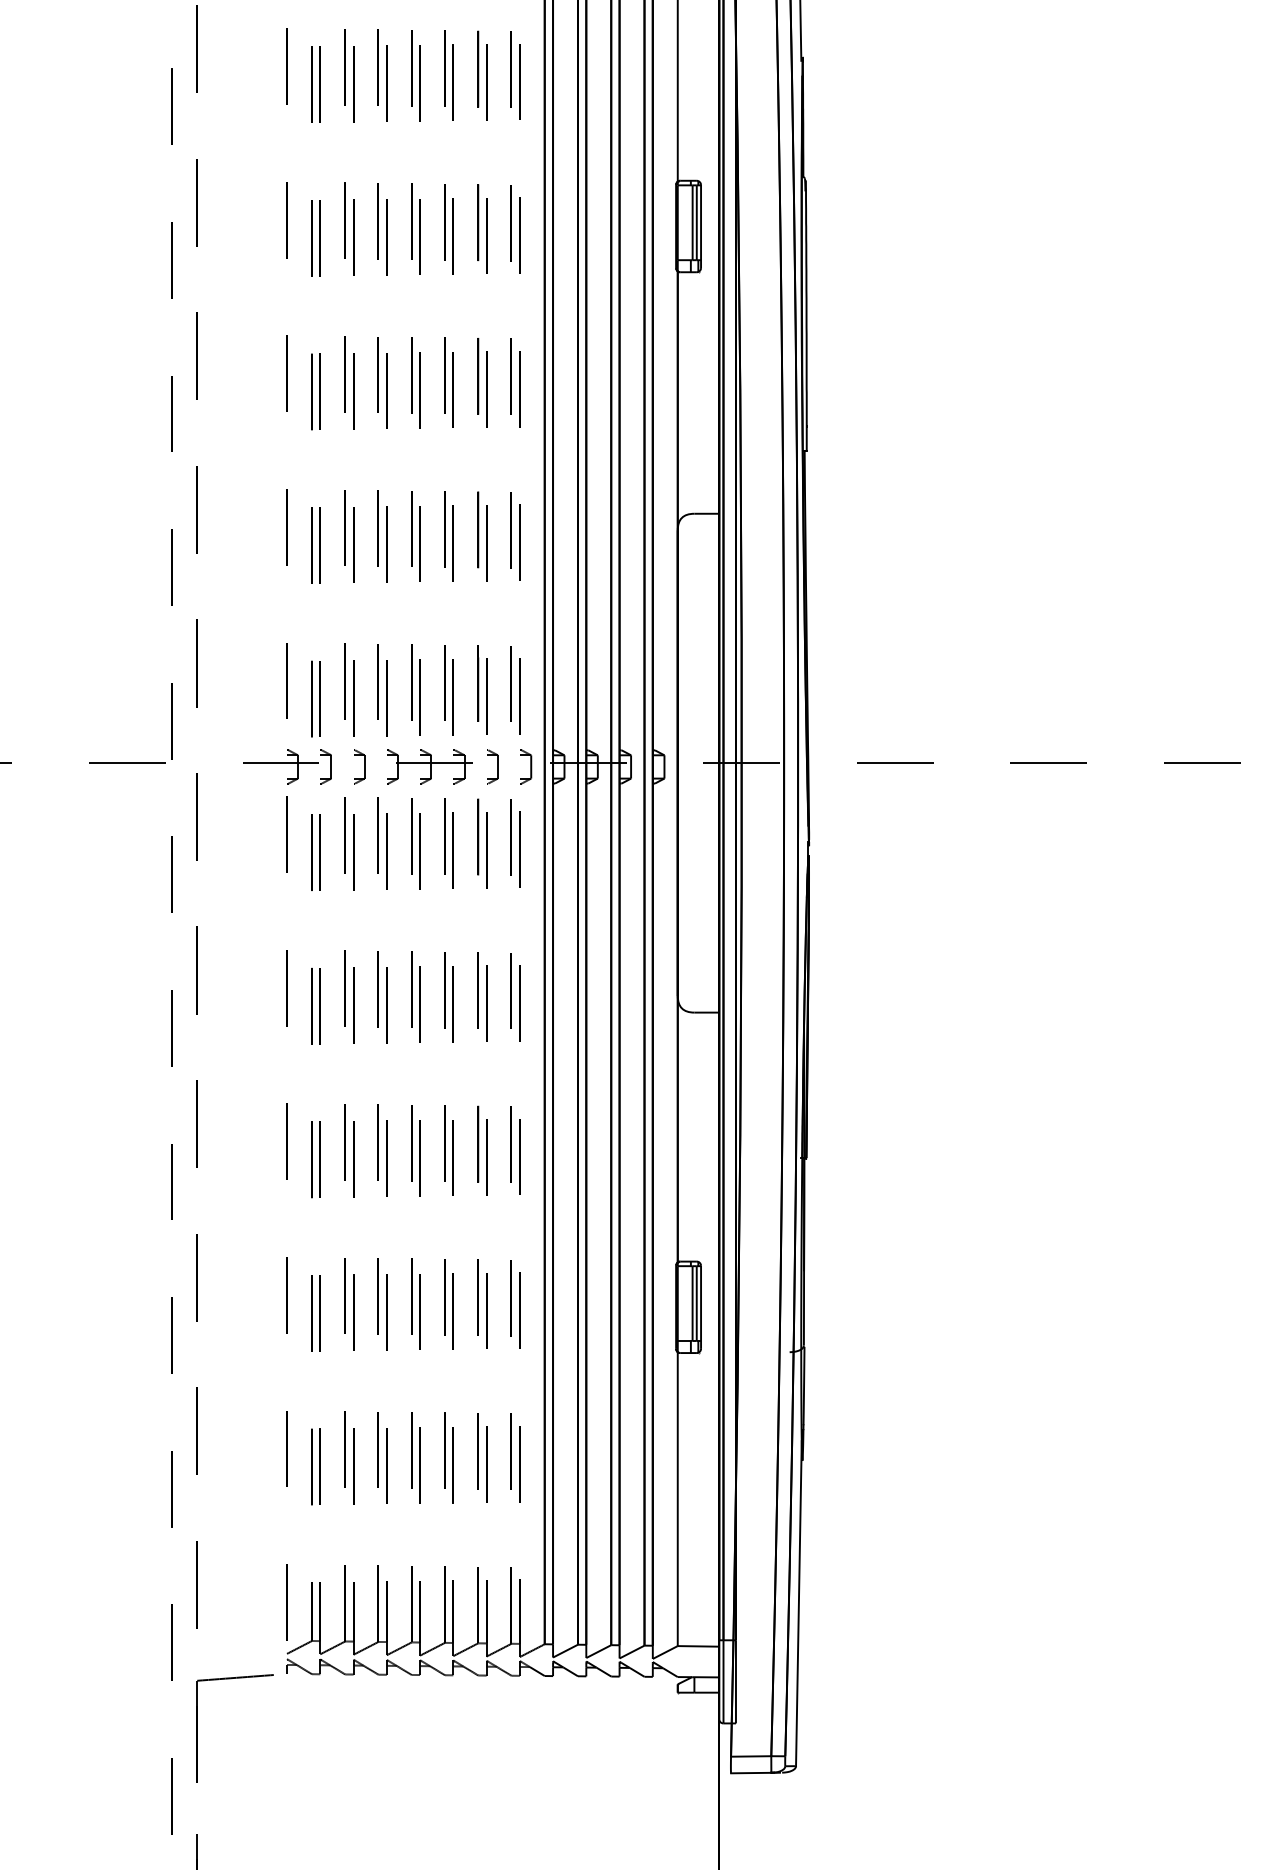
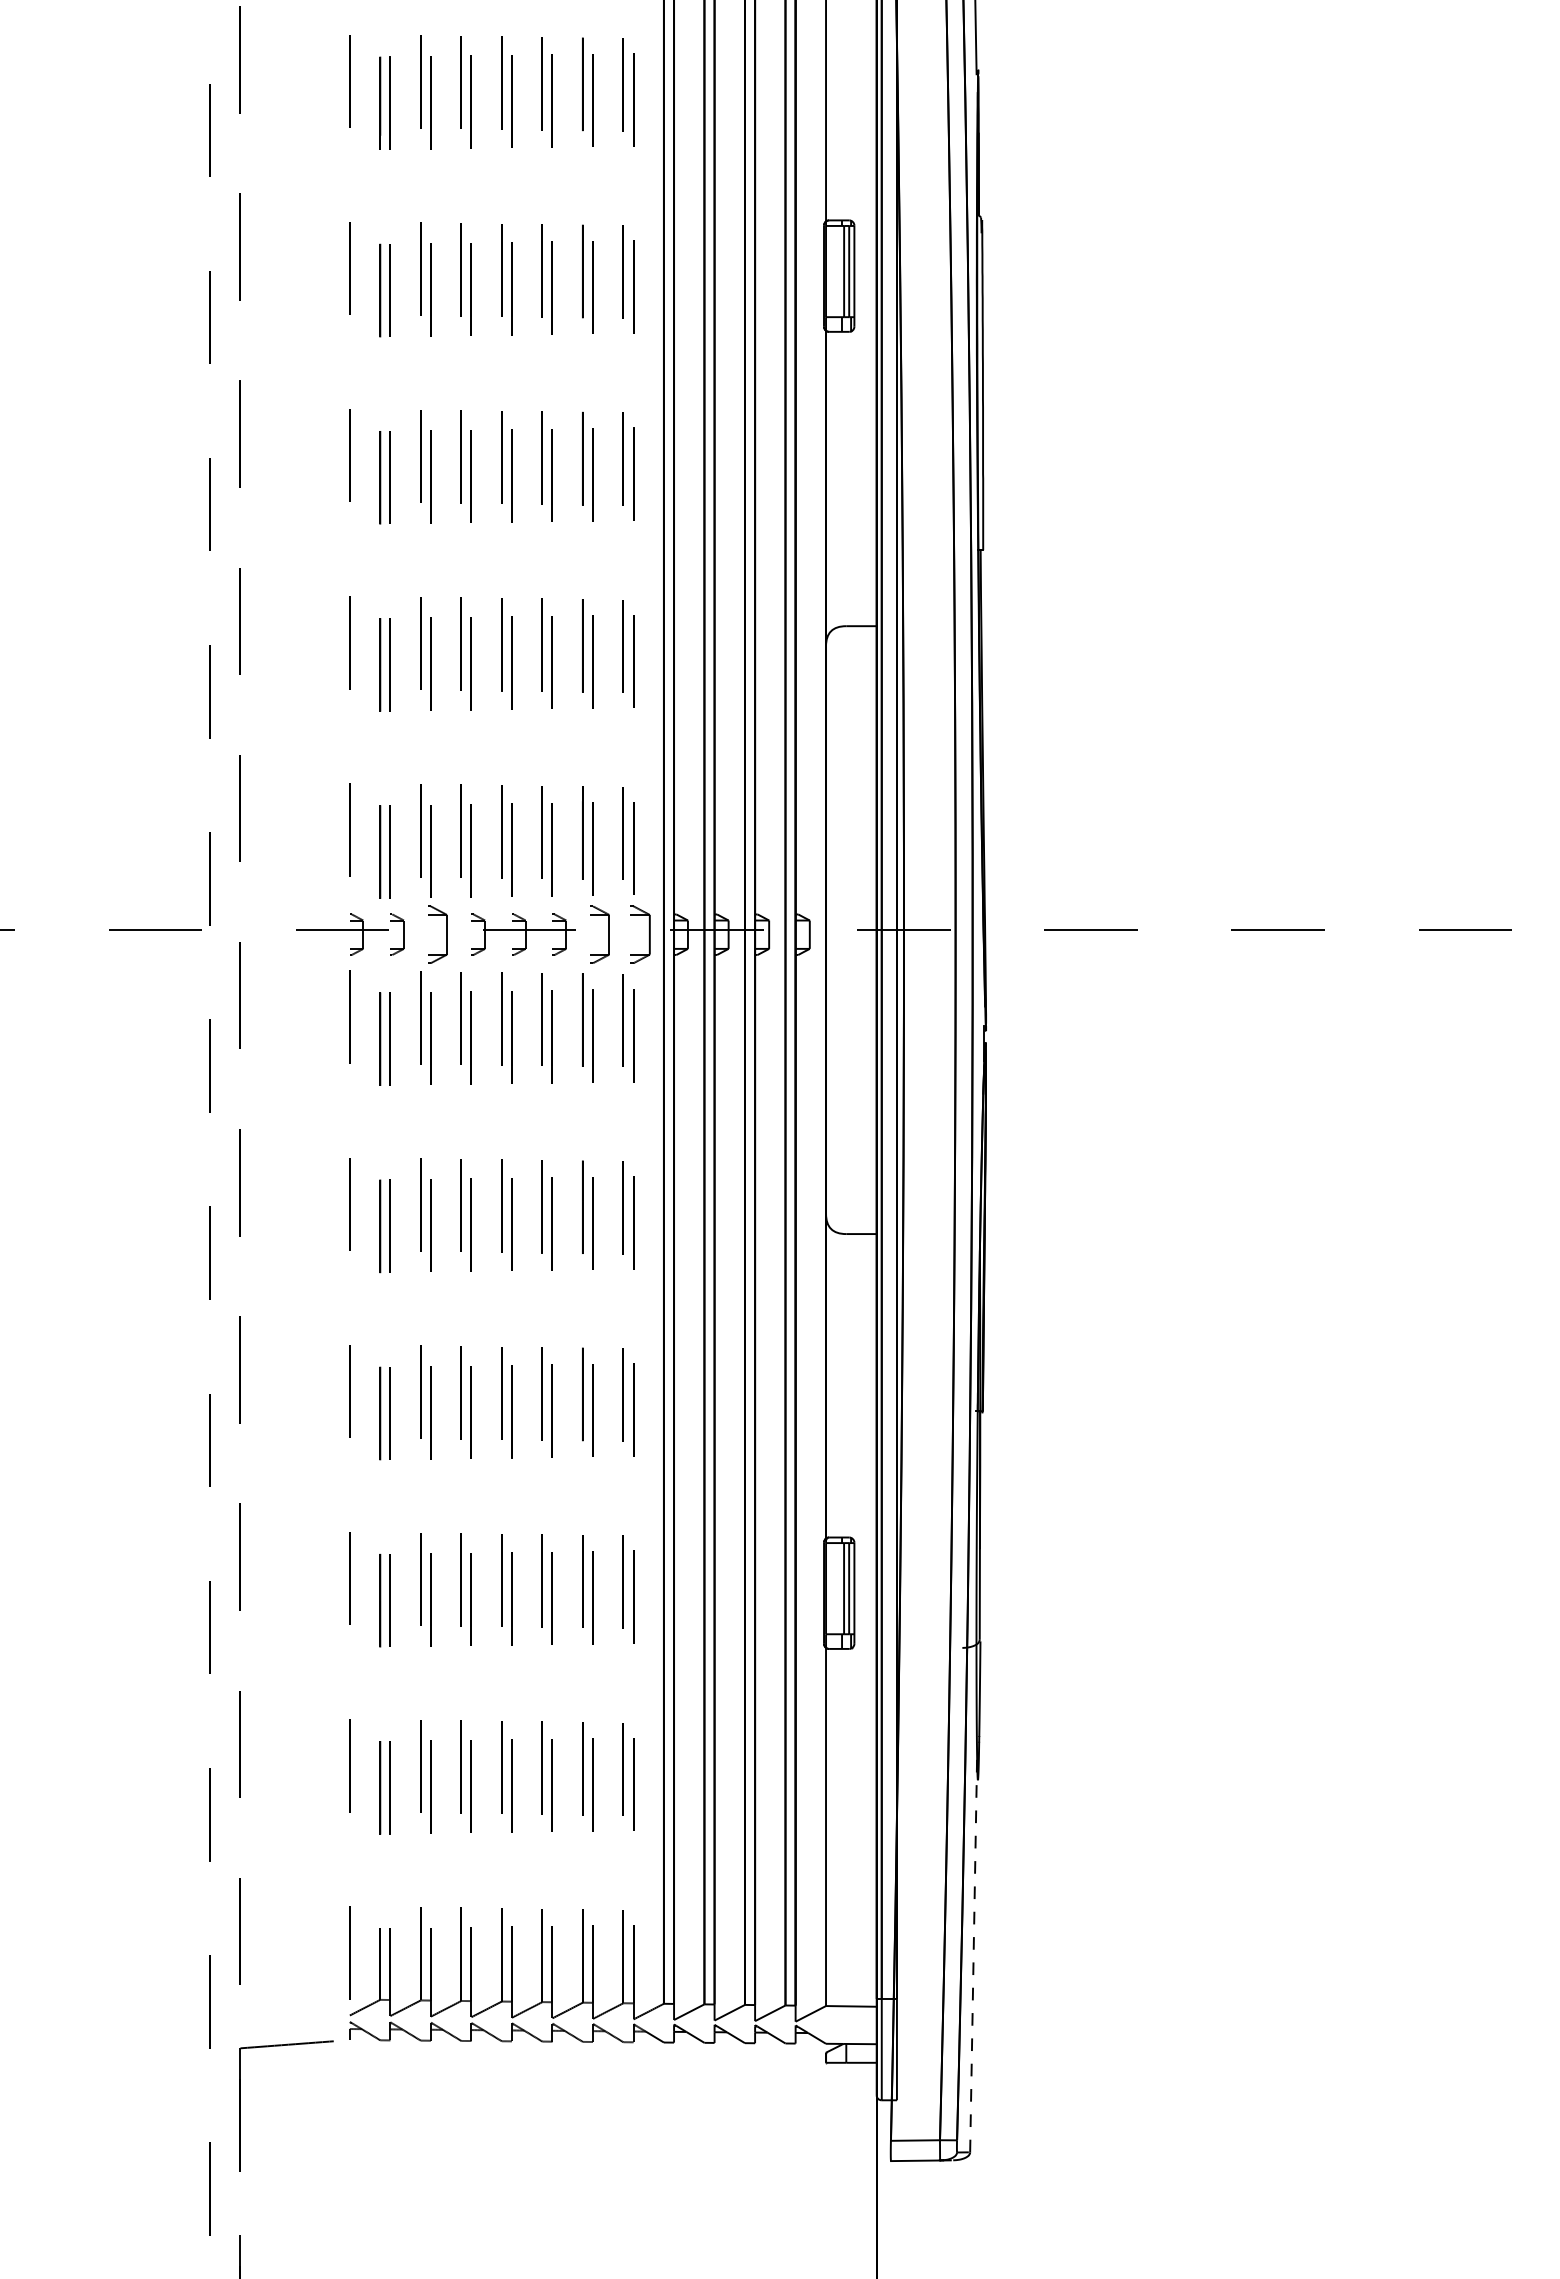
part: (358, 766) -> (437, 934), size x1.4
part: (492, 766) -> (600, 934), size x1.4
part: (526, 766) -> (641, 934), size x1.4
line: (798, 1602) -> (973, 1953), solid -> dashed

